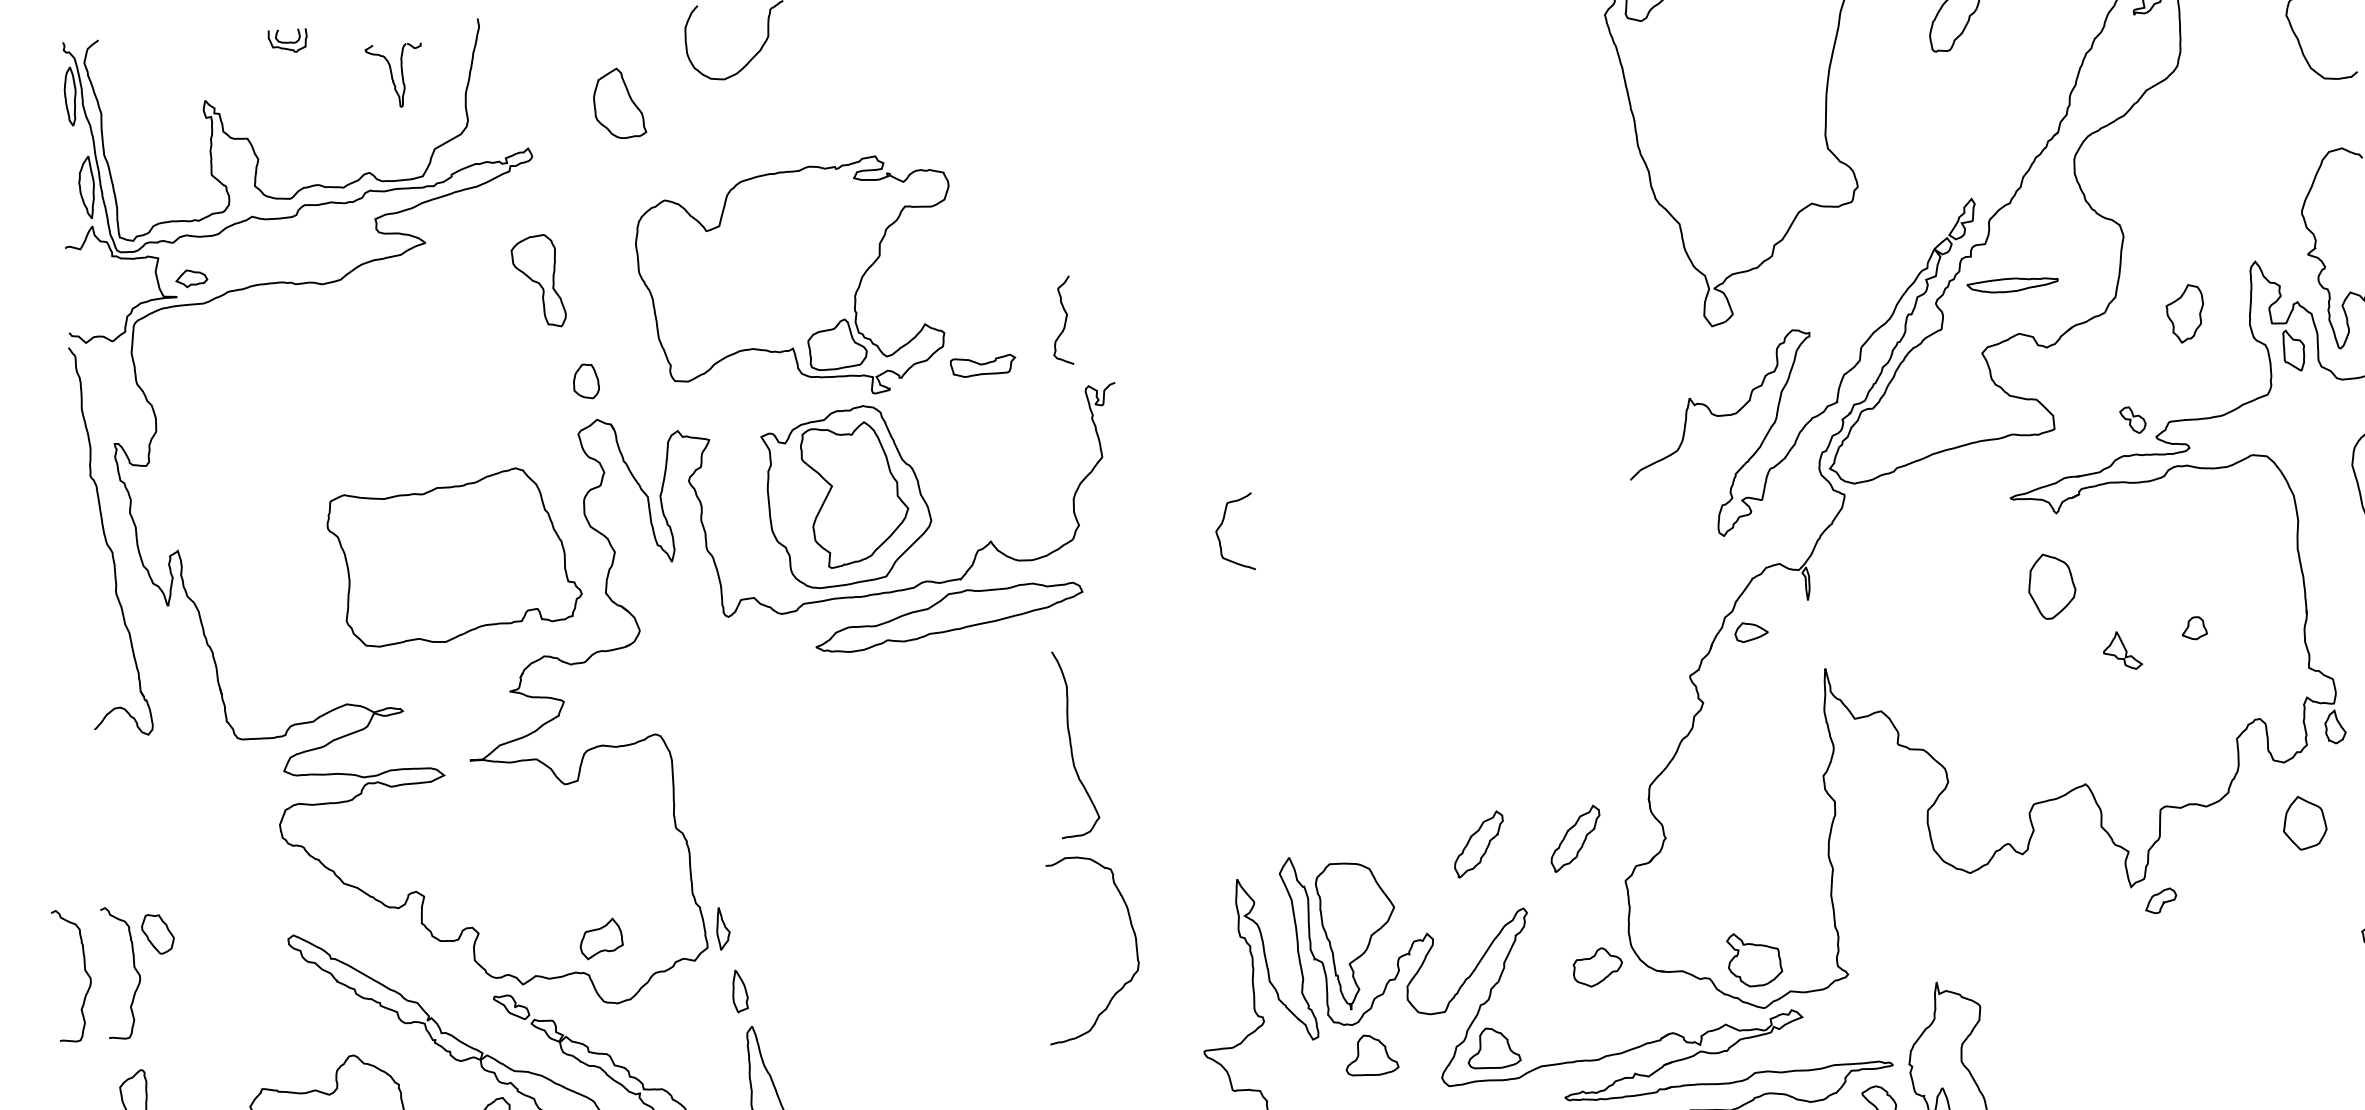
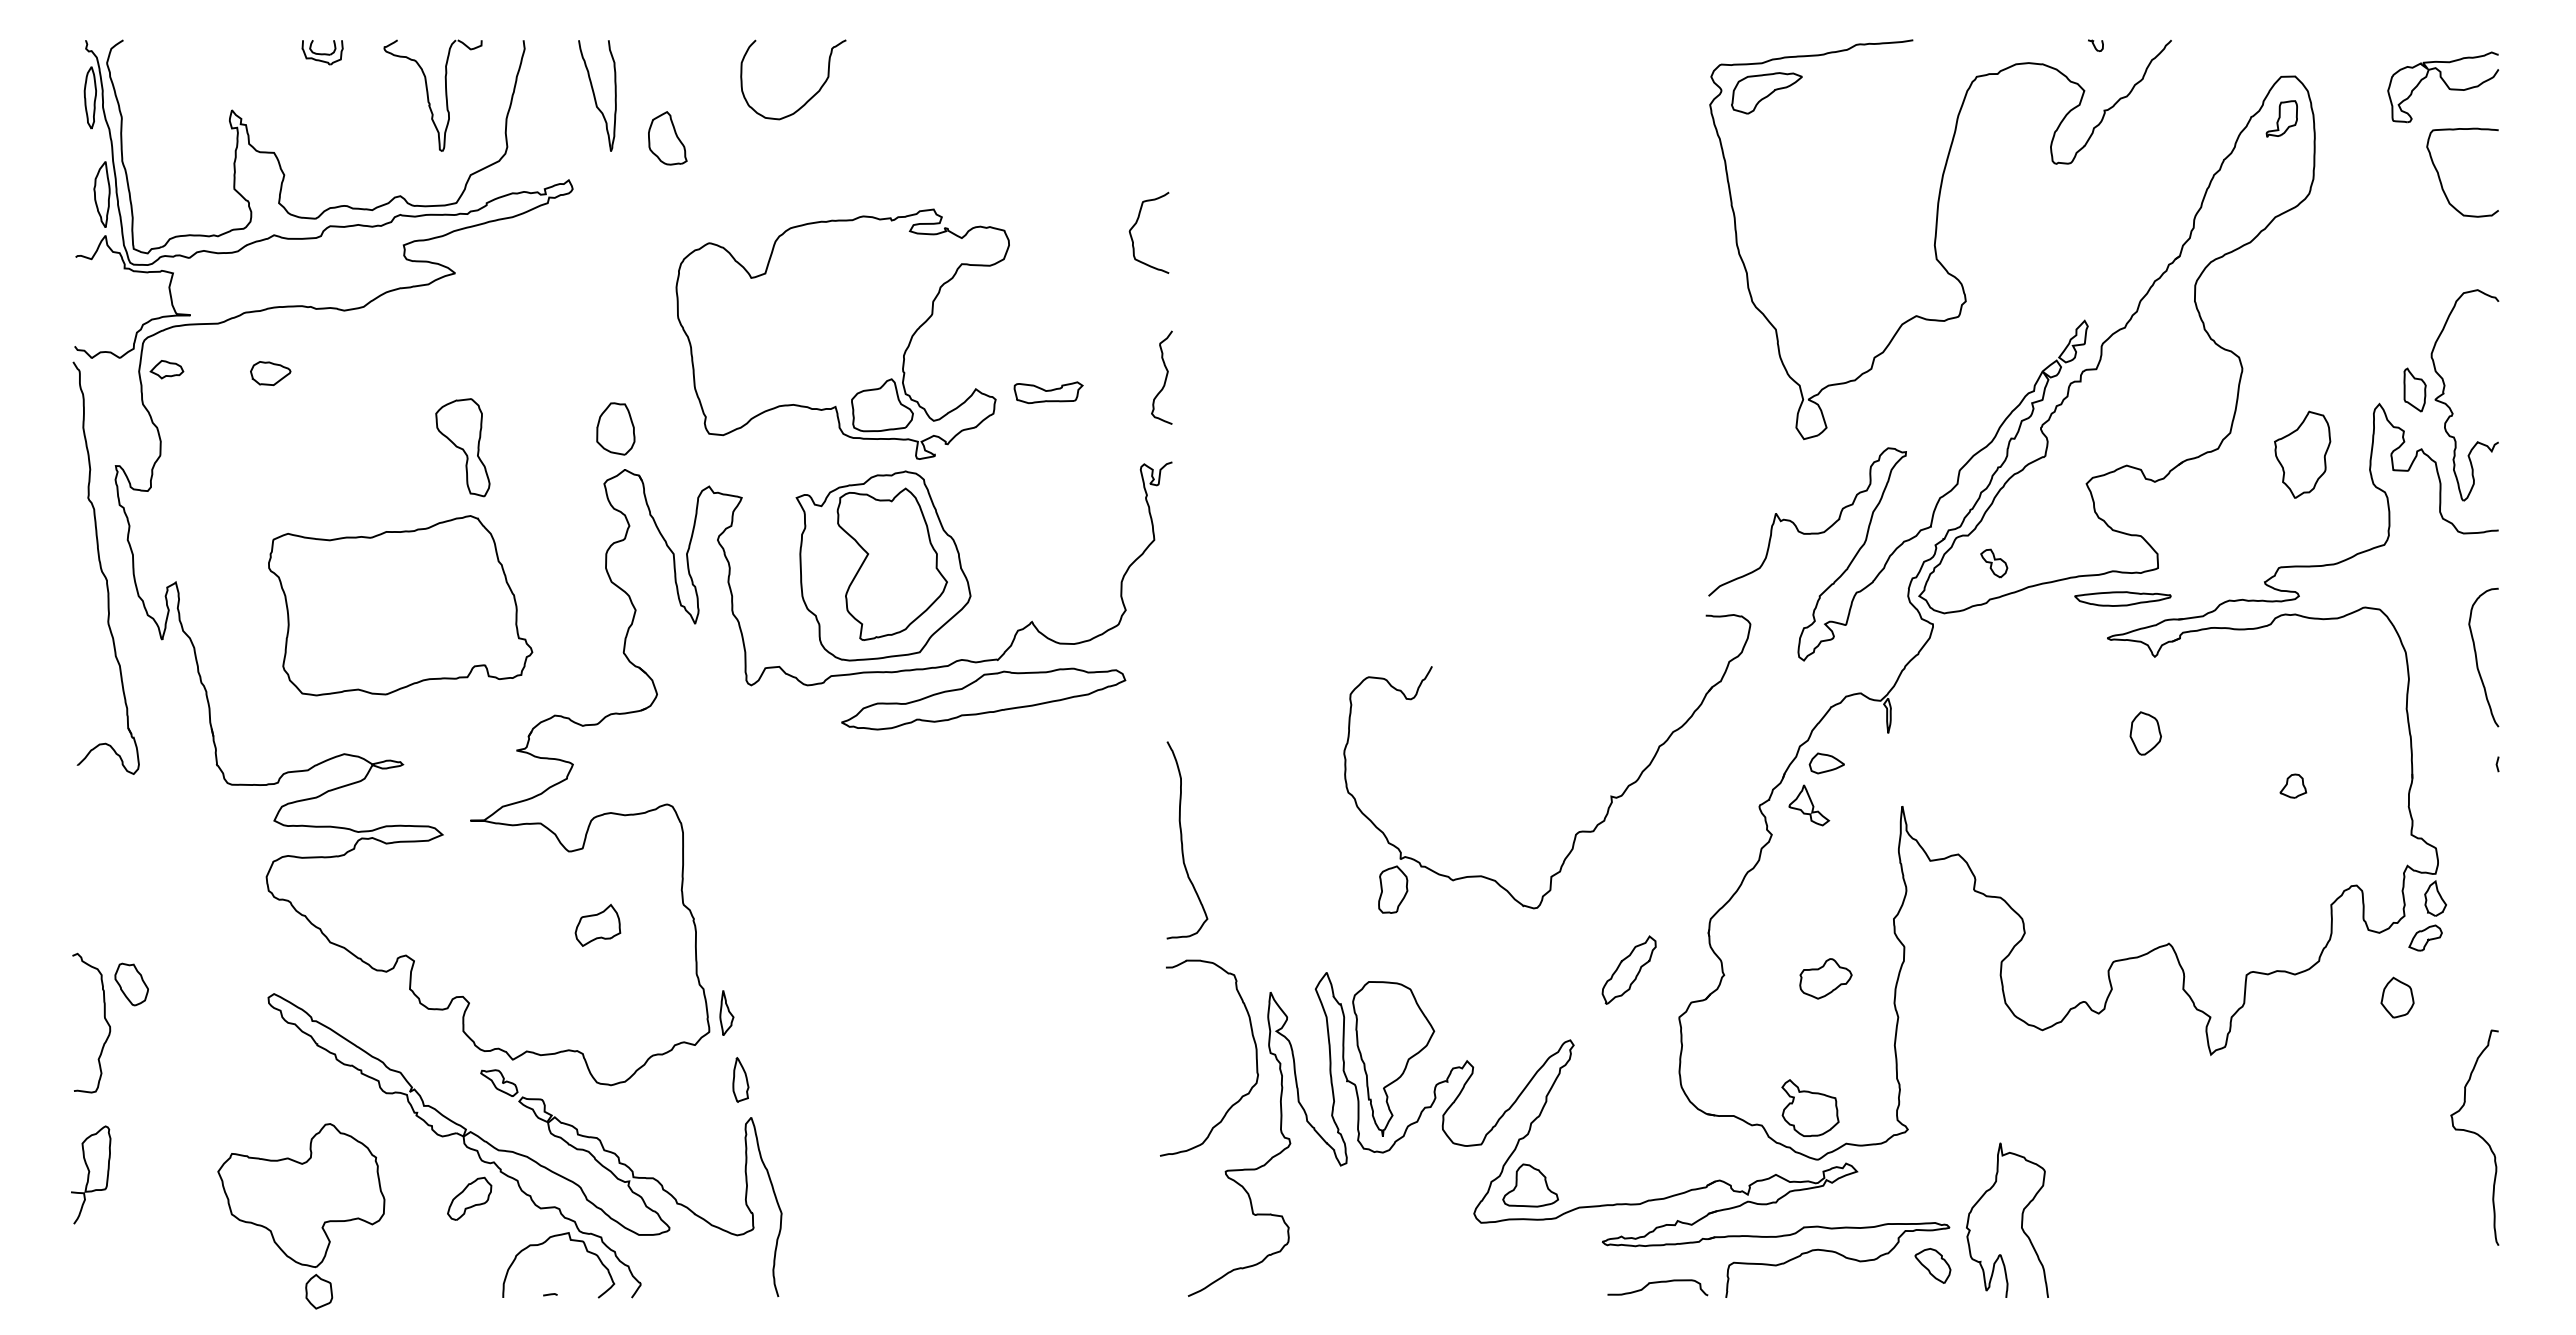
part: (550, 66) -> (597, 95), added
part: (394, 75) -> (432, 95), size x1.67
part: (619, 103) -> (667, 138), size x0.71
part: (191, 278) -> (166, 369), moved
part: (538, 281) -> (462, 447), moved
part: (2012, 284) -> (2122, 598), moved
part: (2185, 313) -> (2302, 454), size x1.43
curve: (1065, 320) -> (1165, 377), moved
part: (256, 347) -> (270, 373), added
part: (2293, 350) -> (2414, 389), moved
part: (983, 365) -> (1048, 392), moved
part: (585, 381) -> (615, 428), size x1.43
part: (2133, 420) -> (1994, 563), moved
curve: (1222, 524) -> (1136, 224), moved
part: (454, 556) -> (400, 605), moved
part: (2051, 586) -> (2145, 733), size x0.62
part: (2122, 650) -> (1809, 805), moved
part: (1548, 674) -> (1610, 795), added
curve: (1071, 744) -> (1182, 840), moved
part: (2304, 822) -> (2397, 997), size x0.71
part: (1478, 843) -> (1526, 969), removed
part: (2160, 900) -> (2425, 937), moved
part: (600, 938) -> (597, 924), moved
curve: (1135, 946) -> (1255, 1057), moved
part: (1597, 967) -> (1825, 978), moved
curve: (84, 971) -> (52, 1019), removed
part: (1371, 1055) -> (1401, 1185), removed

